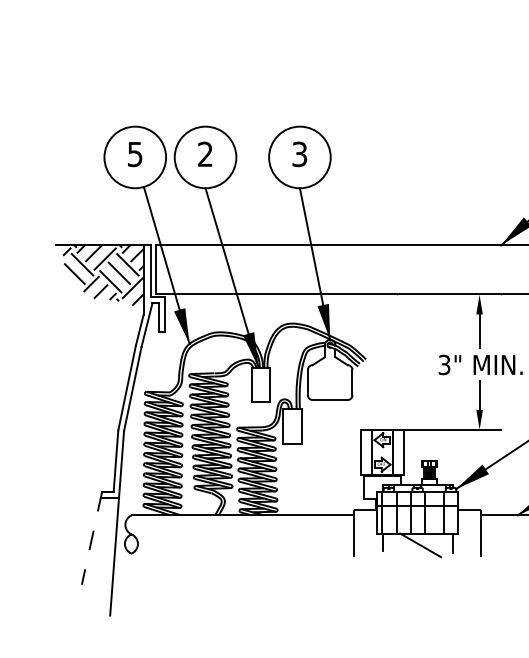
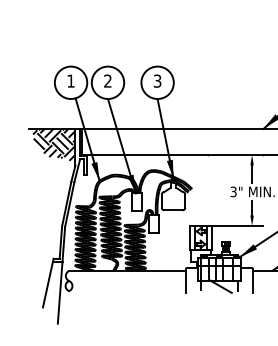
text: (134, 153) -> (70, 80), 5 -> 1
line: (92, 539) -> (48, 283), dashed -> solid

